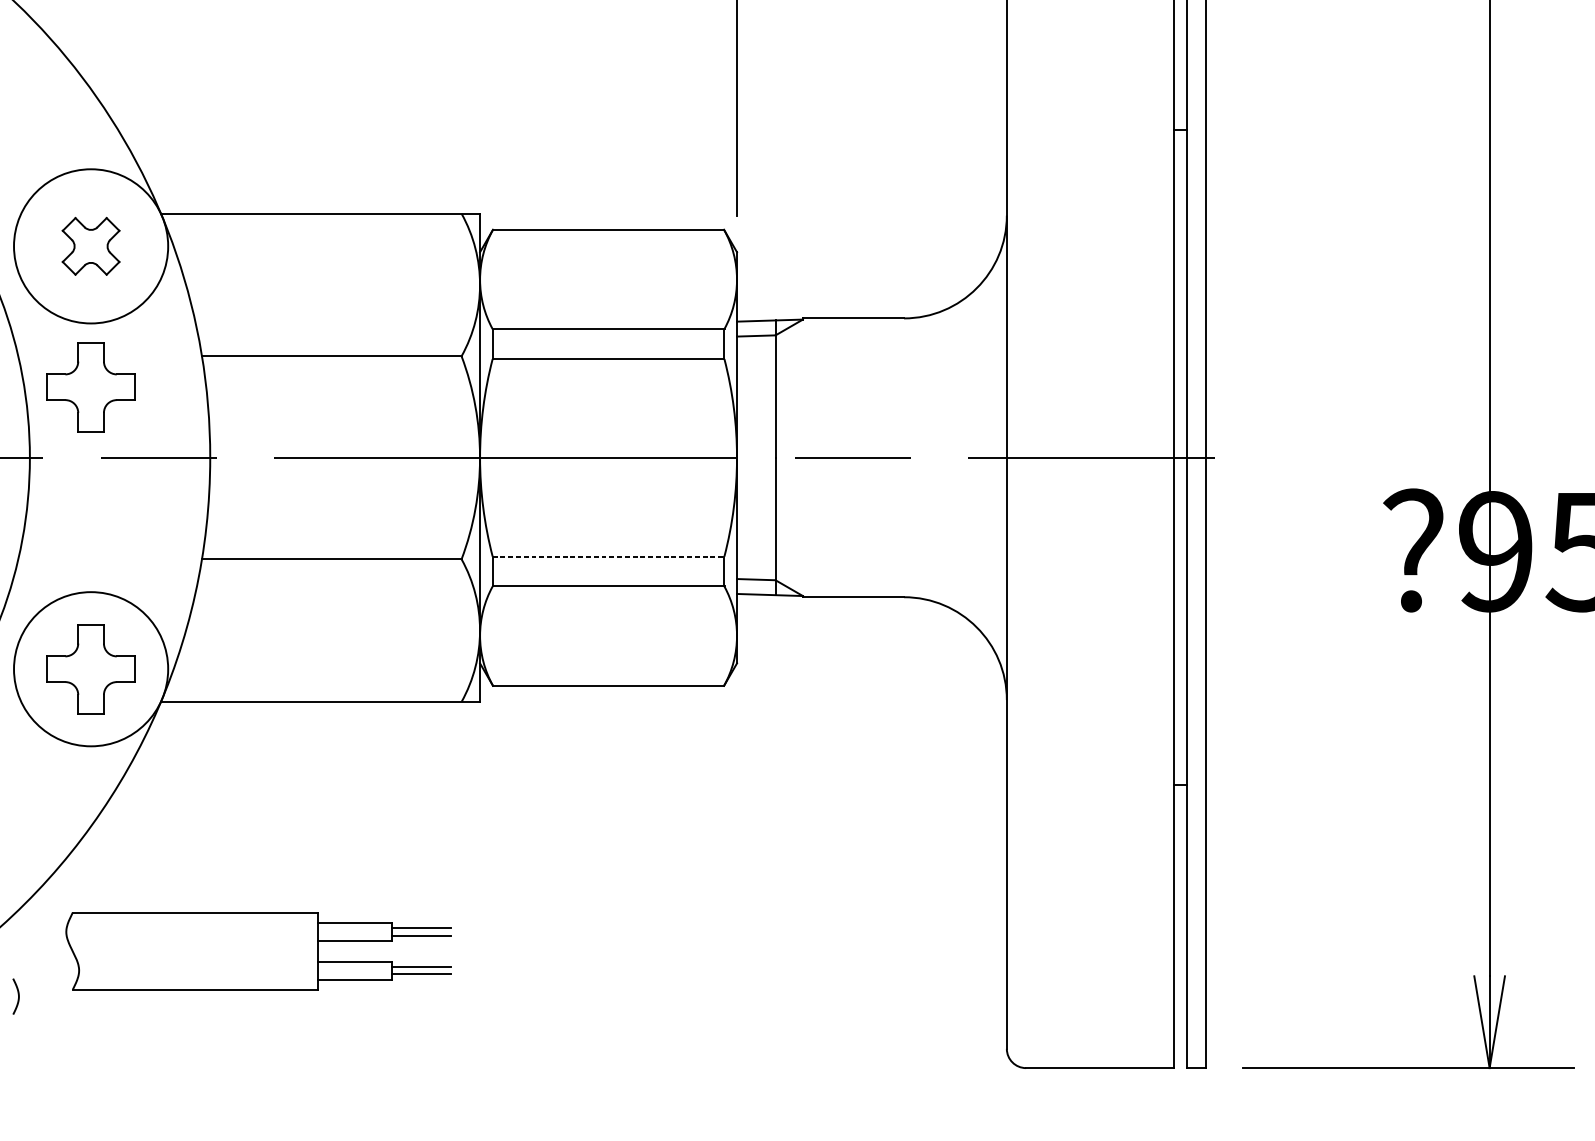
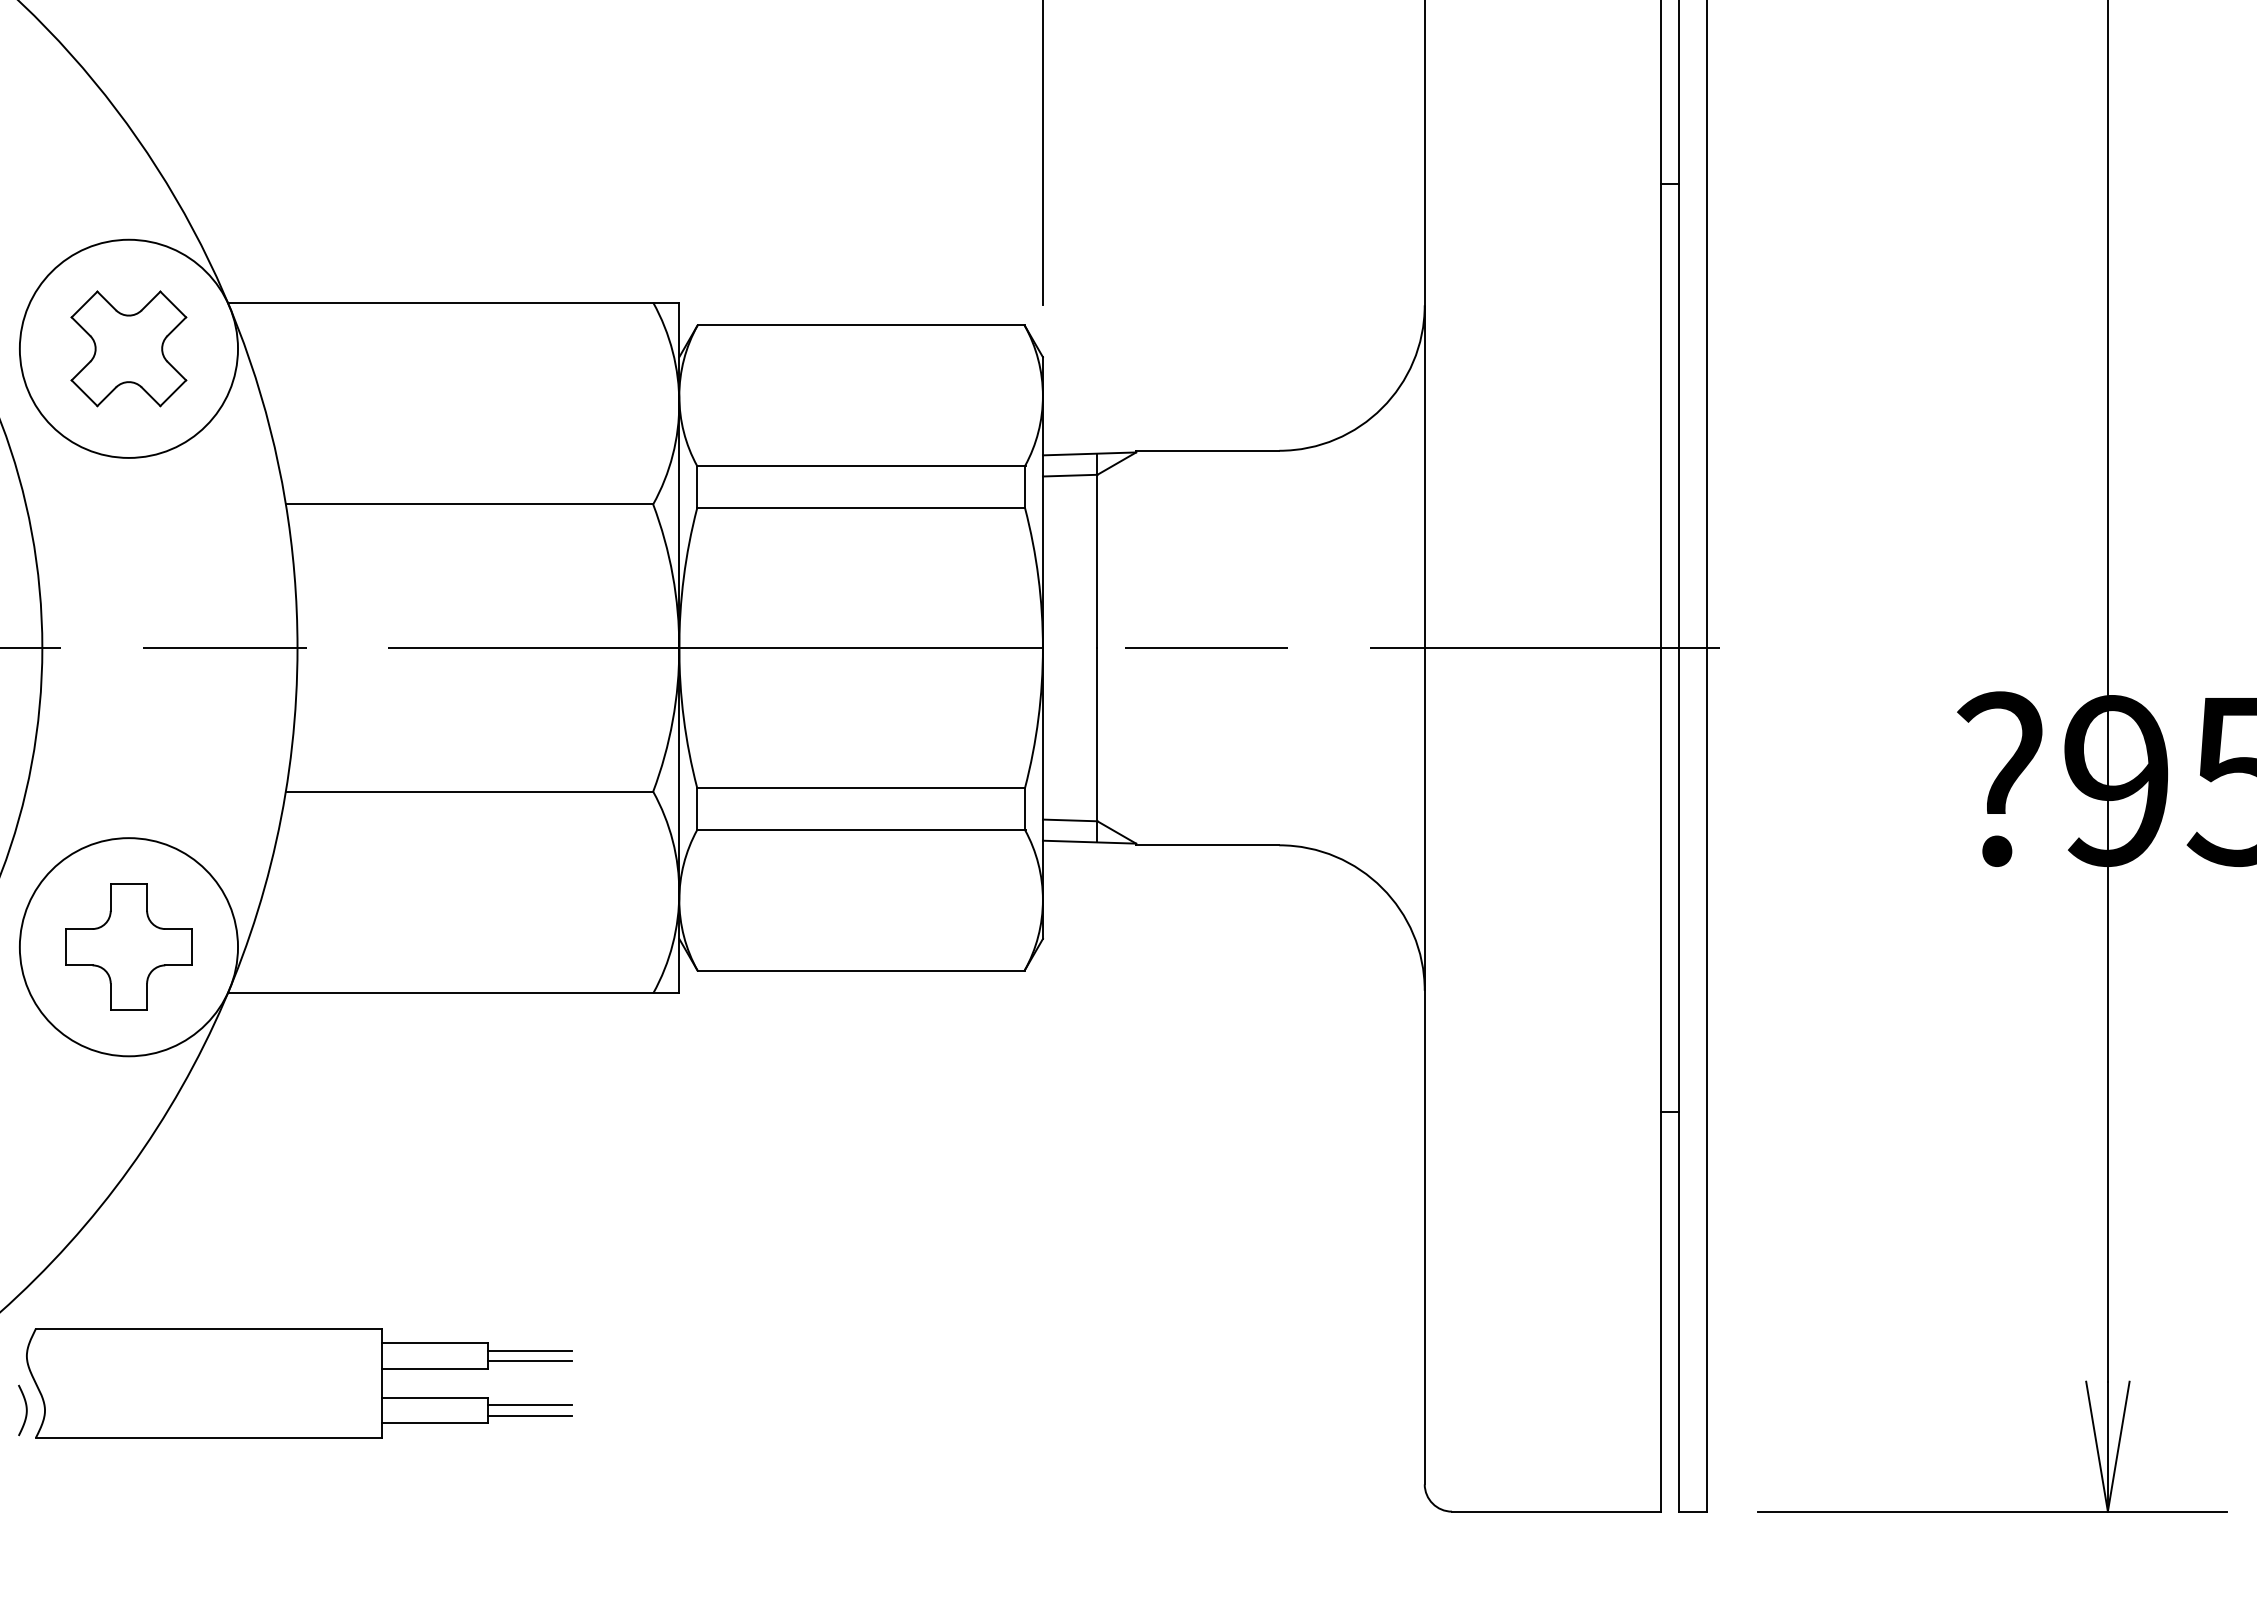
part: (90, 246) -> (128, 348), size x1.43
part: (90, 386) -> (128, 547), removed
line: (608, 556) -> (861, 787), dashed -> solid
part: (258, 951) -> (299, 1383), moved

